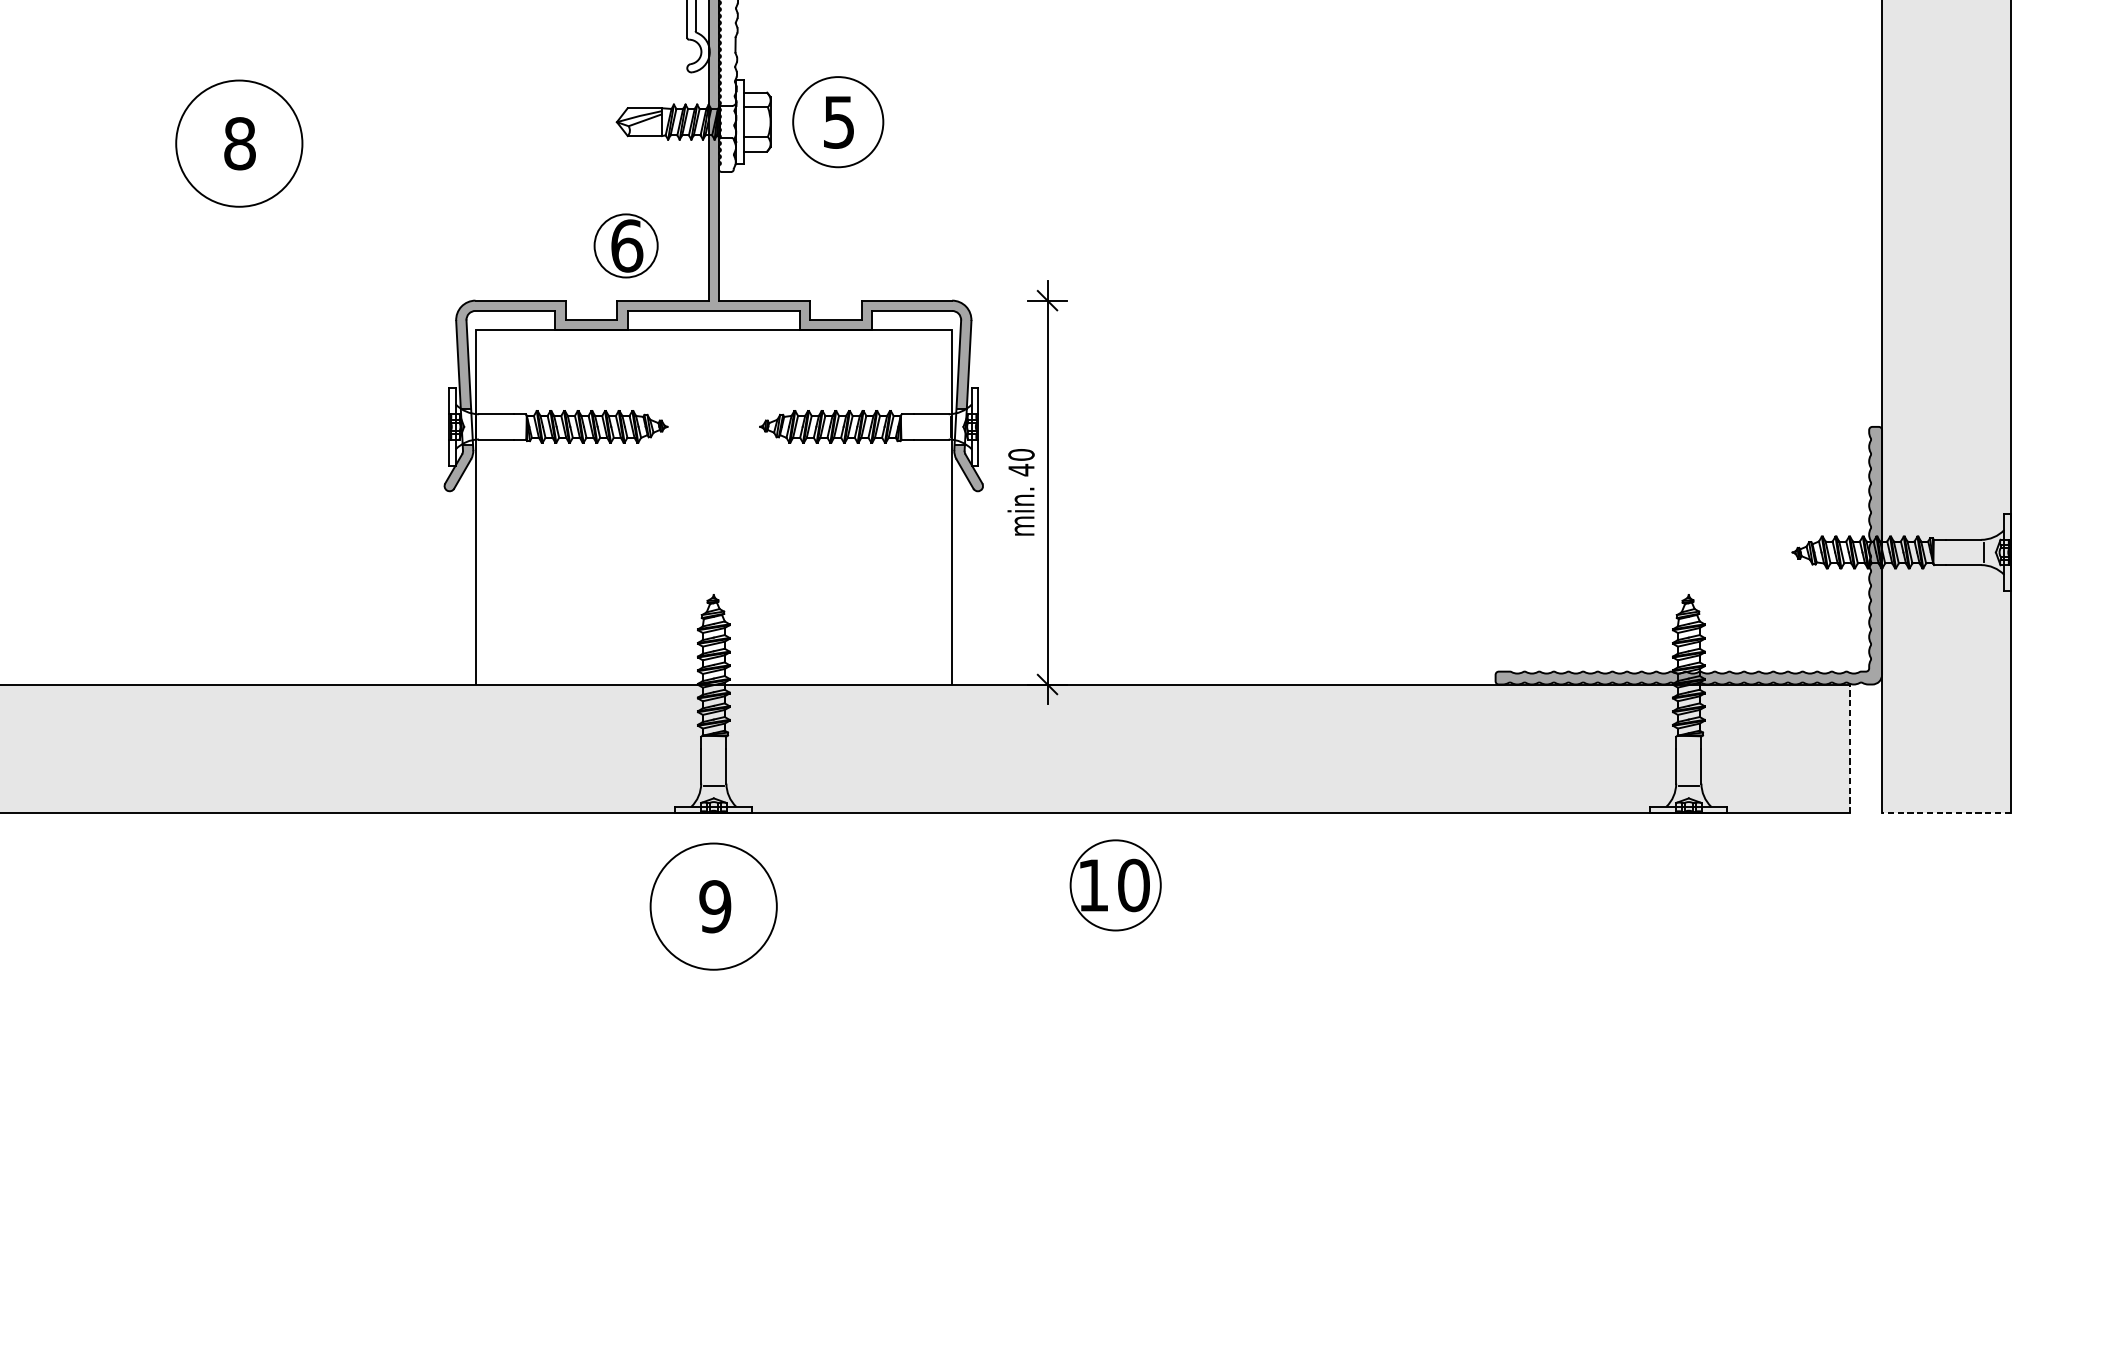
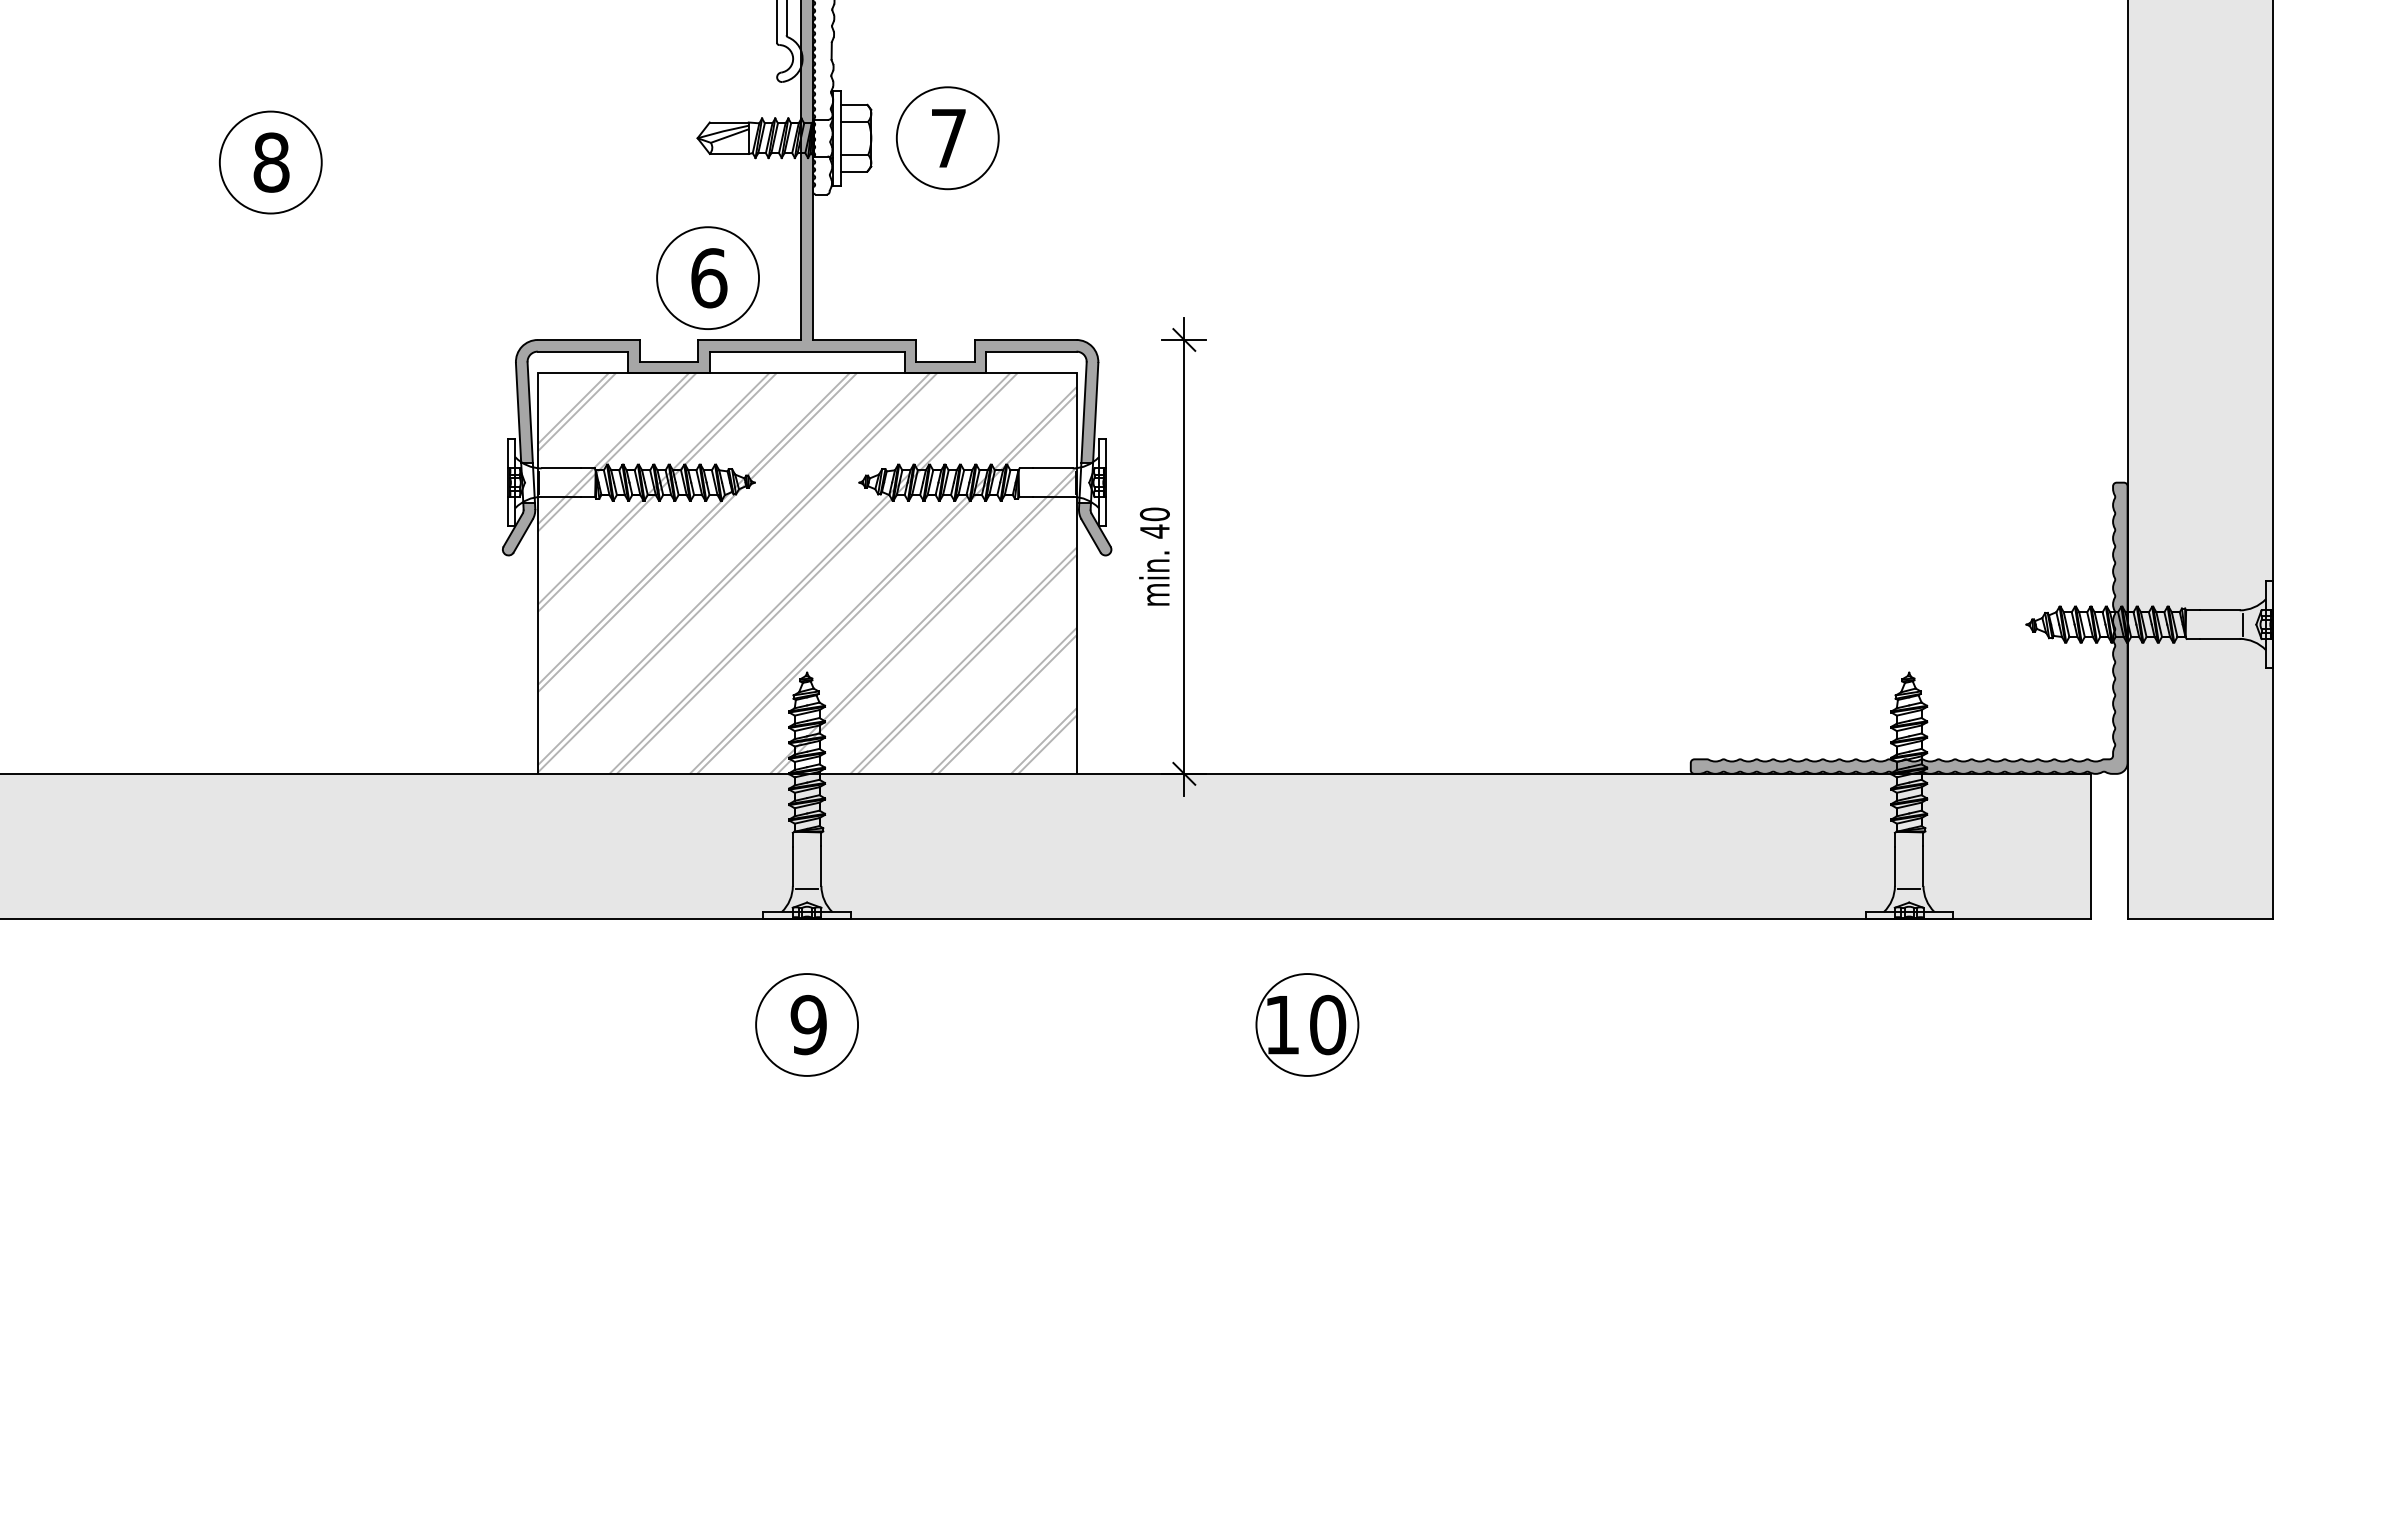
text: (838, 122) -> (948, 138), 5 -> 7
circle: (239, 143) -> (270, 162), size x0.71
circle: (626, 246) -> (708, 278), size x1.43
hatch: (713, 507) -> (806, 573), added
line: (1850, 748) -> (2091, 846), dashed -> solid
line: (1946, 813) -> (2200, 919), dashed -> solid
part: (1115, 885) -> (1307, 1024), moved
circle: (714, 906) -> (807, 1024), size x0.71

